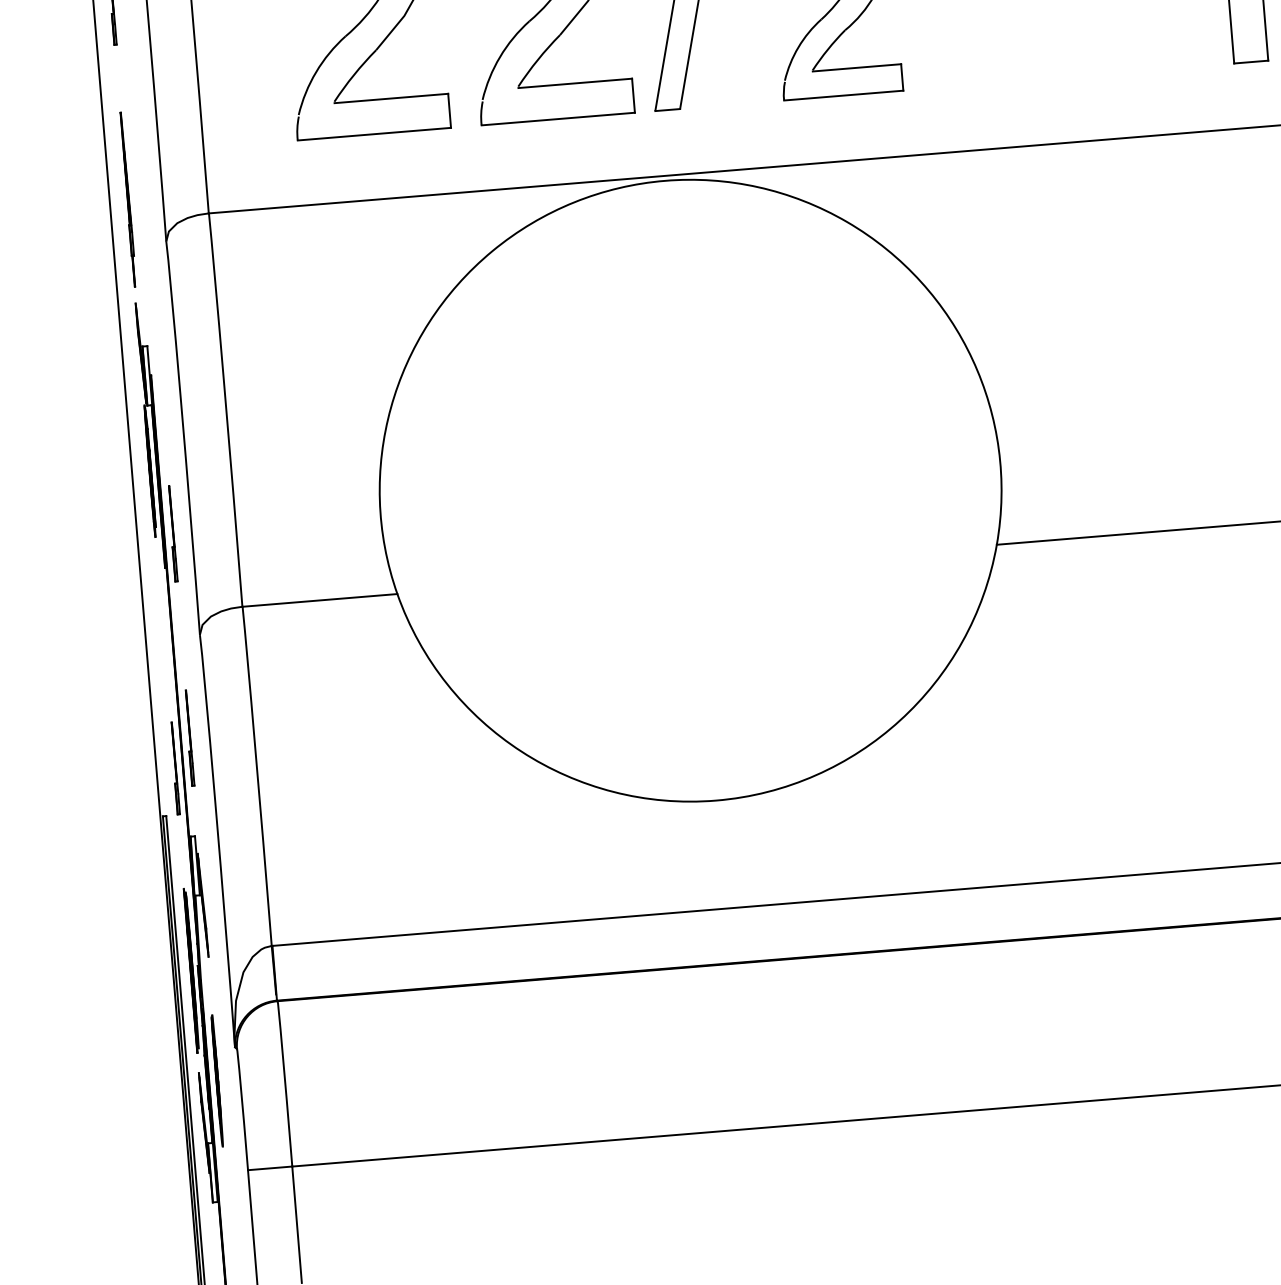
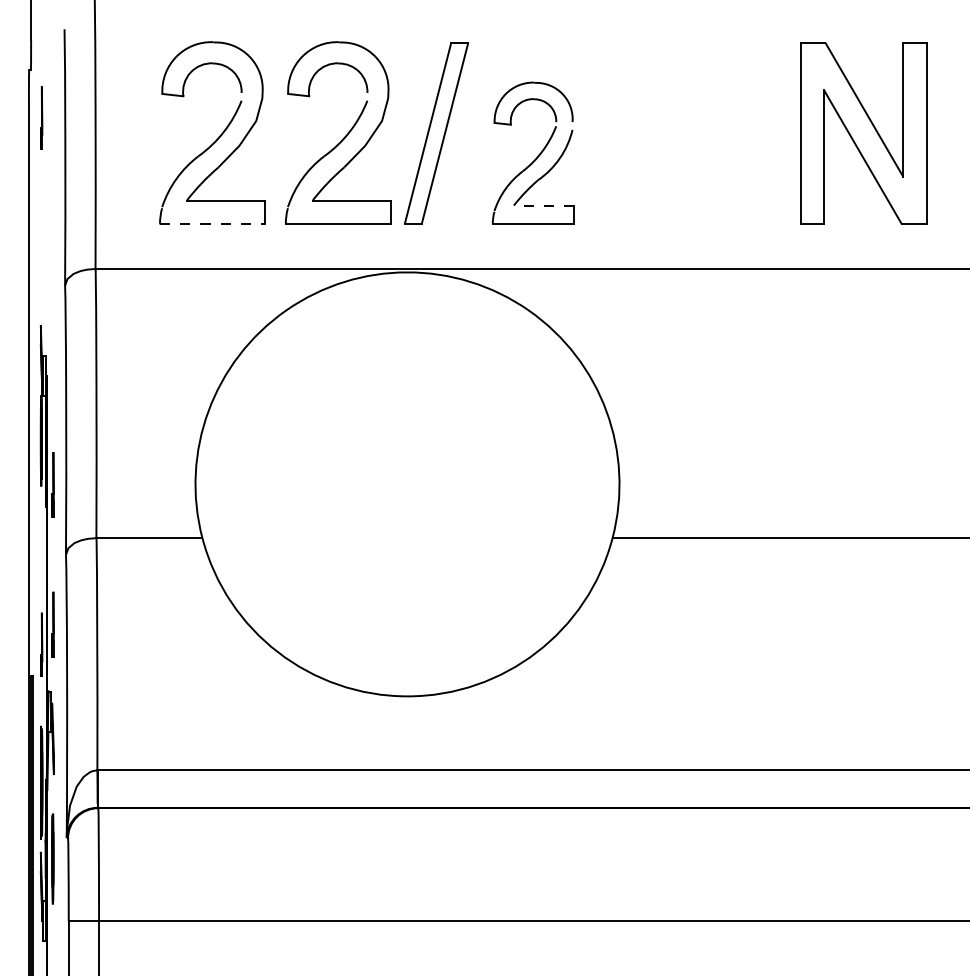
line: (856, 68) -> (543, 206), solid -> dashed
line: (375, 134) -> (213, 224), solid -> dashed
line: (128, 198) -> (41, 254), removed

